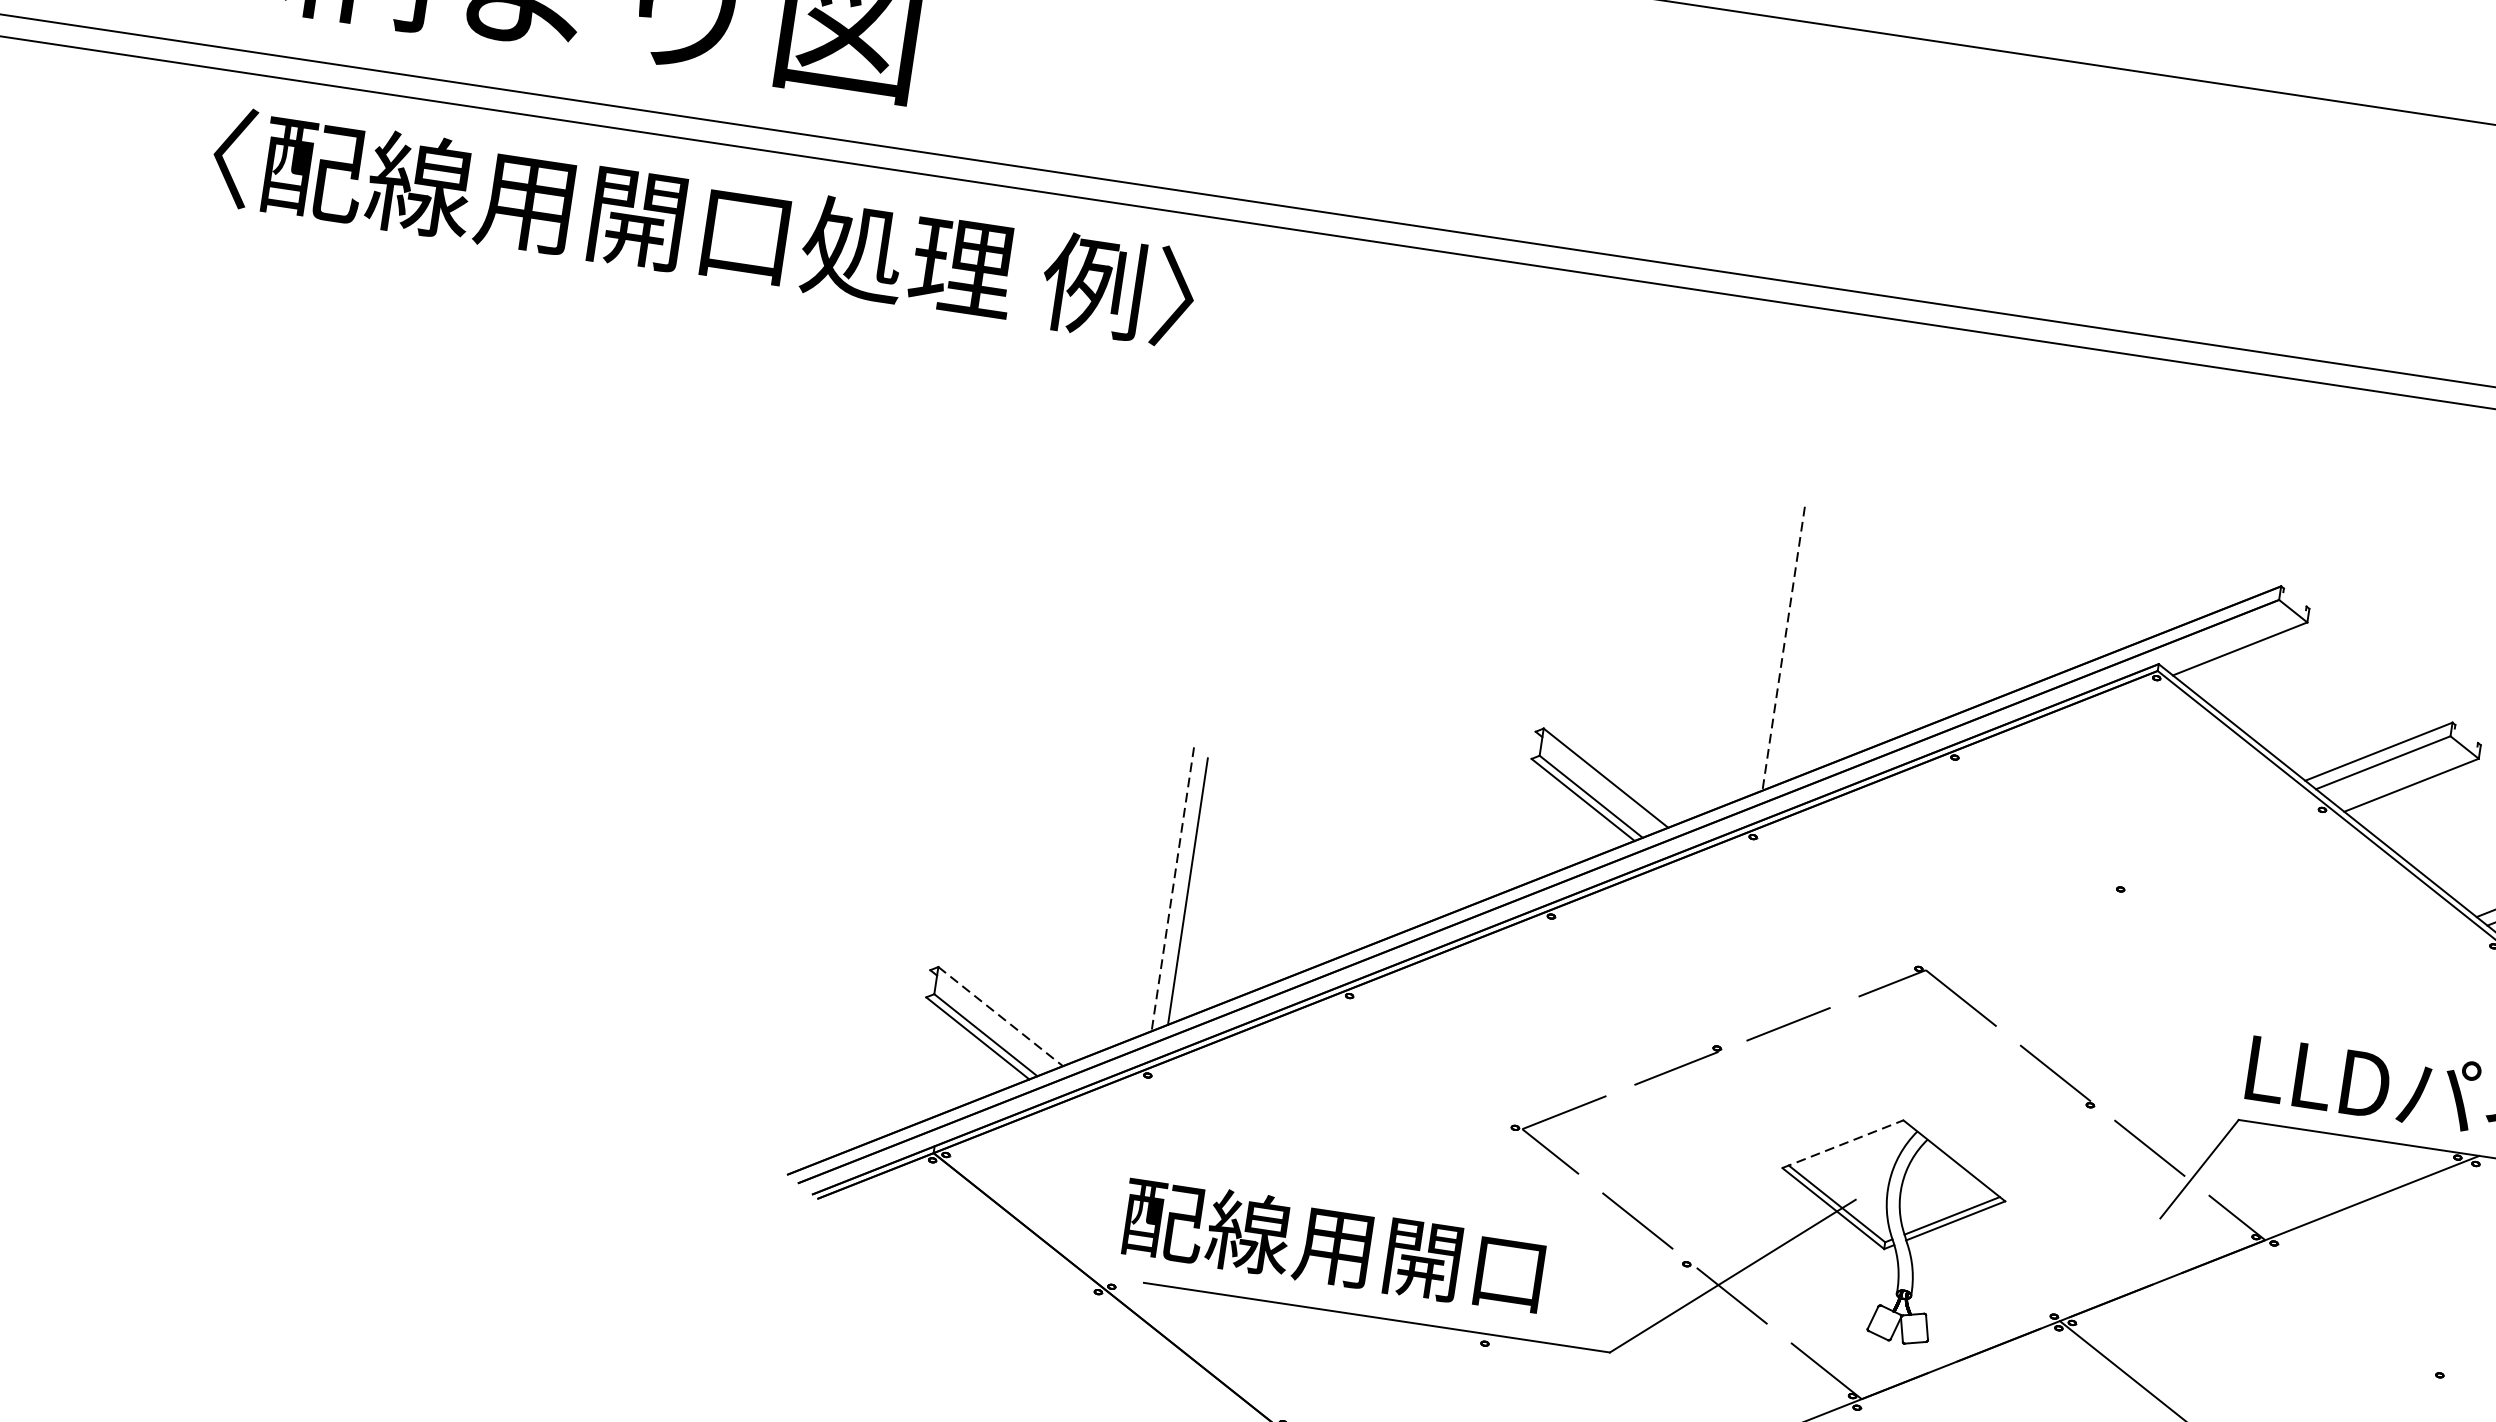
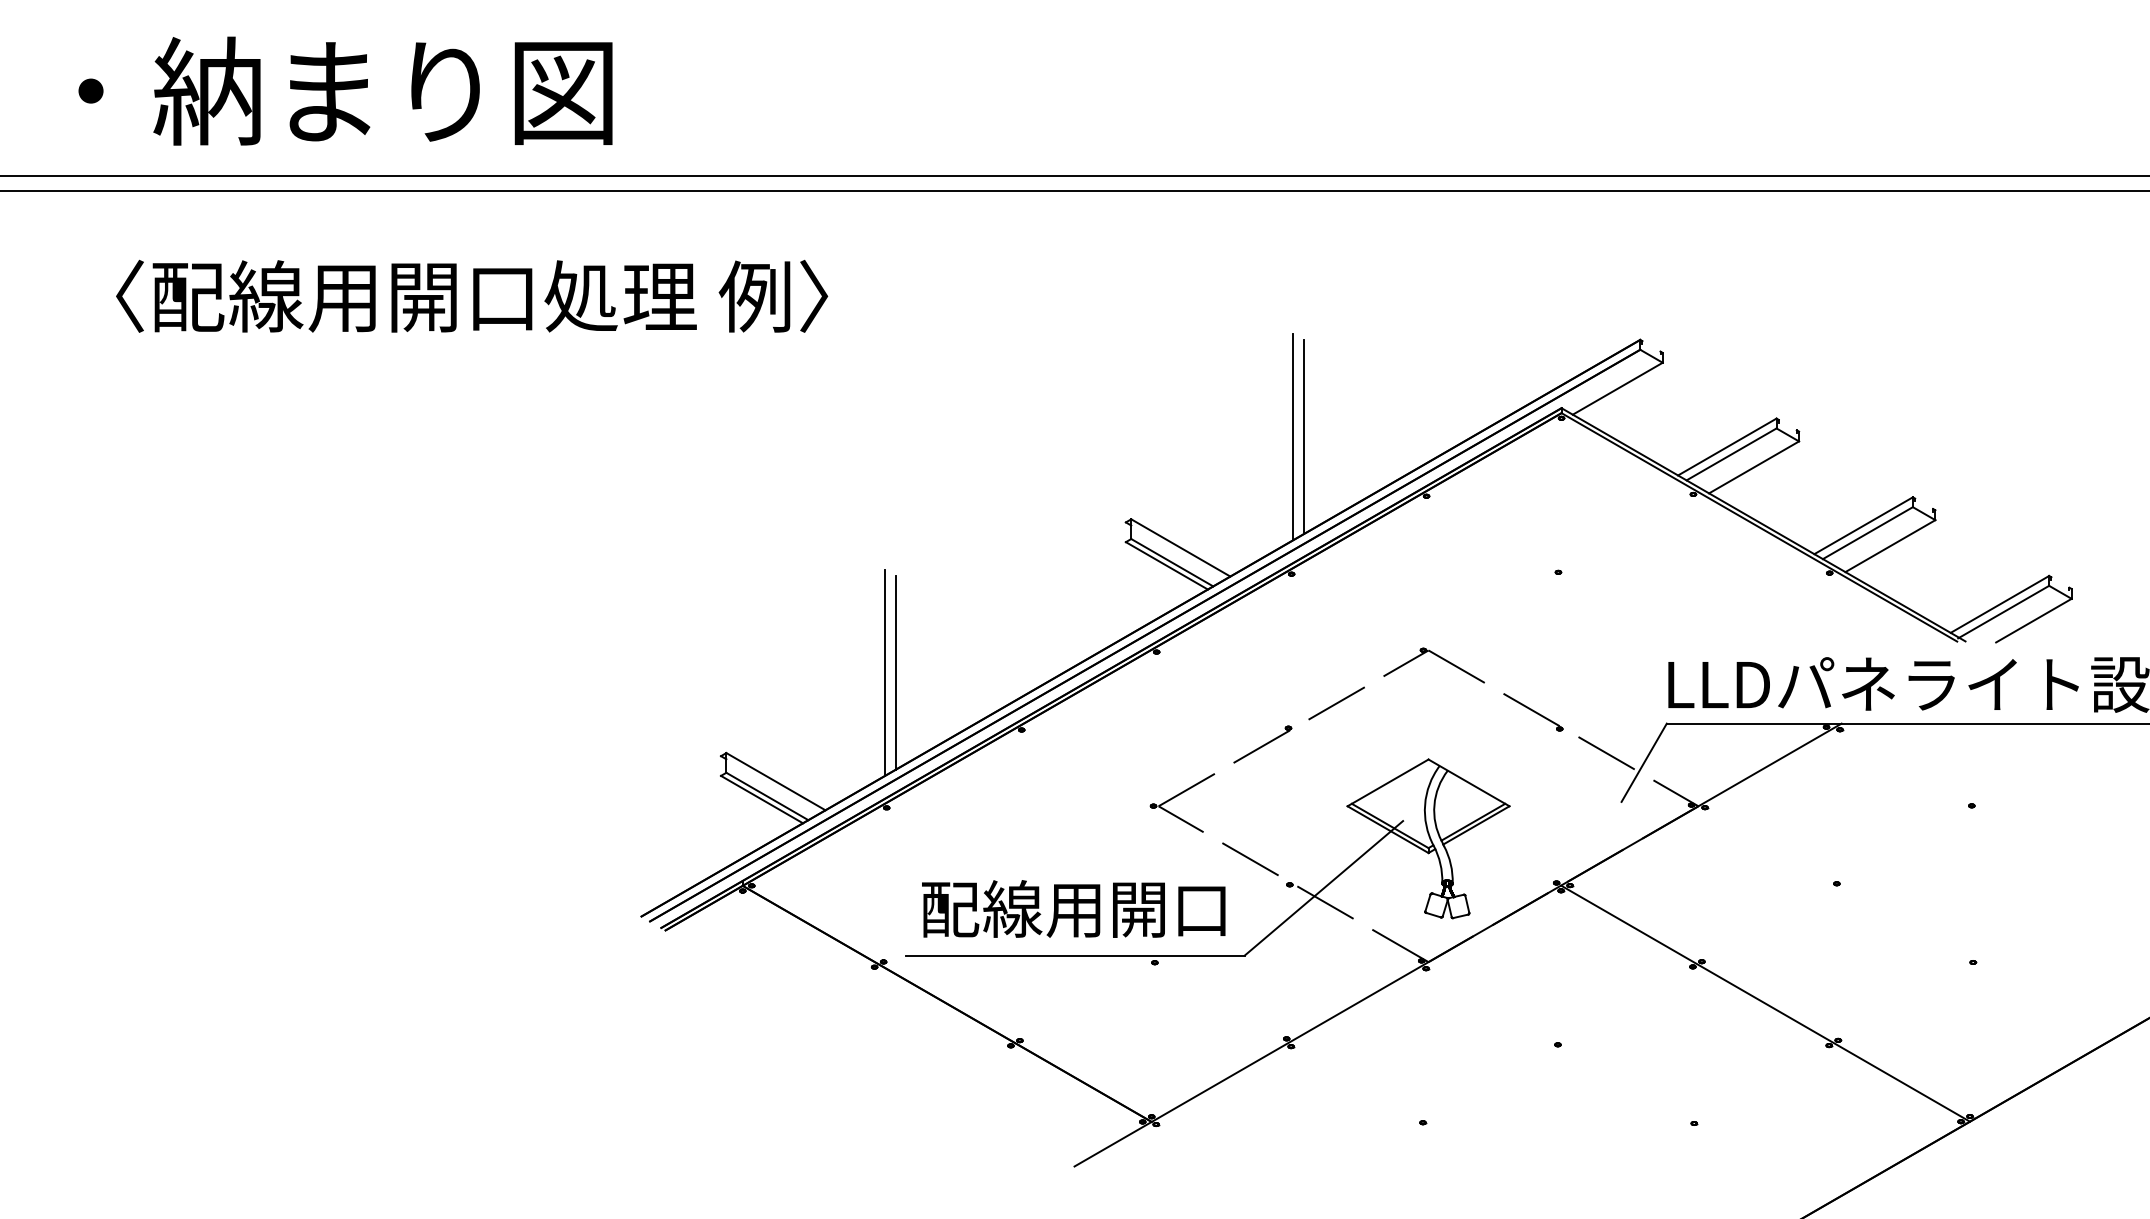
text: (704, 226) -> (472, 295), moved
line: (1783, 649) -> (1293, 437), dashed -> solid
line: (1799, 650) -> (1304, 436), added
line: (1172, 890) -> (884, 673), dashed -> solid
line: (1001, 1016) -> (776, 781), dashed -> solid
line: (1843, 1143) -> (1388, 782), dashed -> solid
text: (1333, 1244) -> (1073, 908), moved

